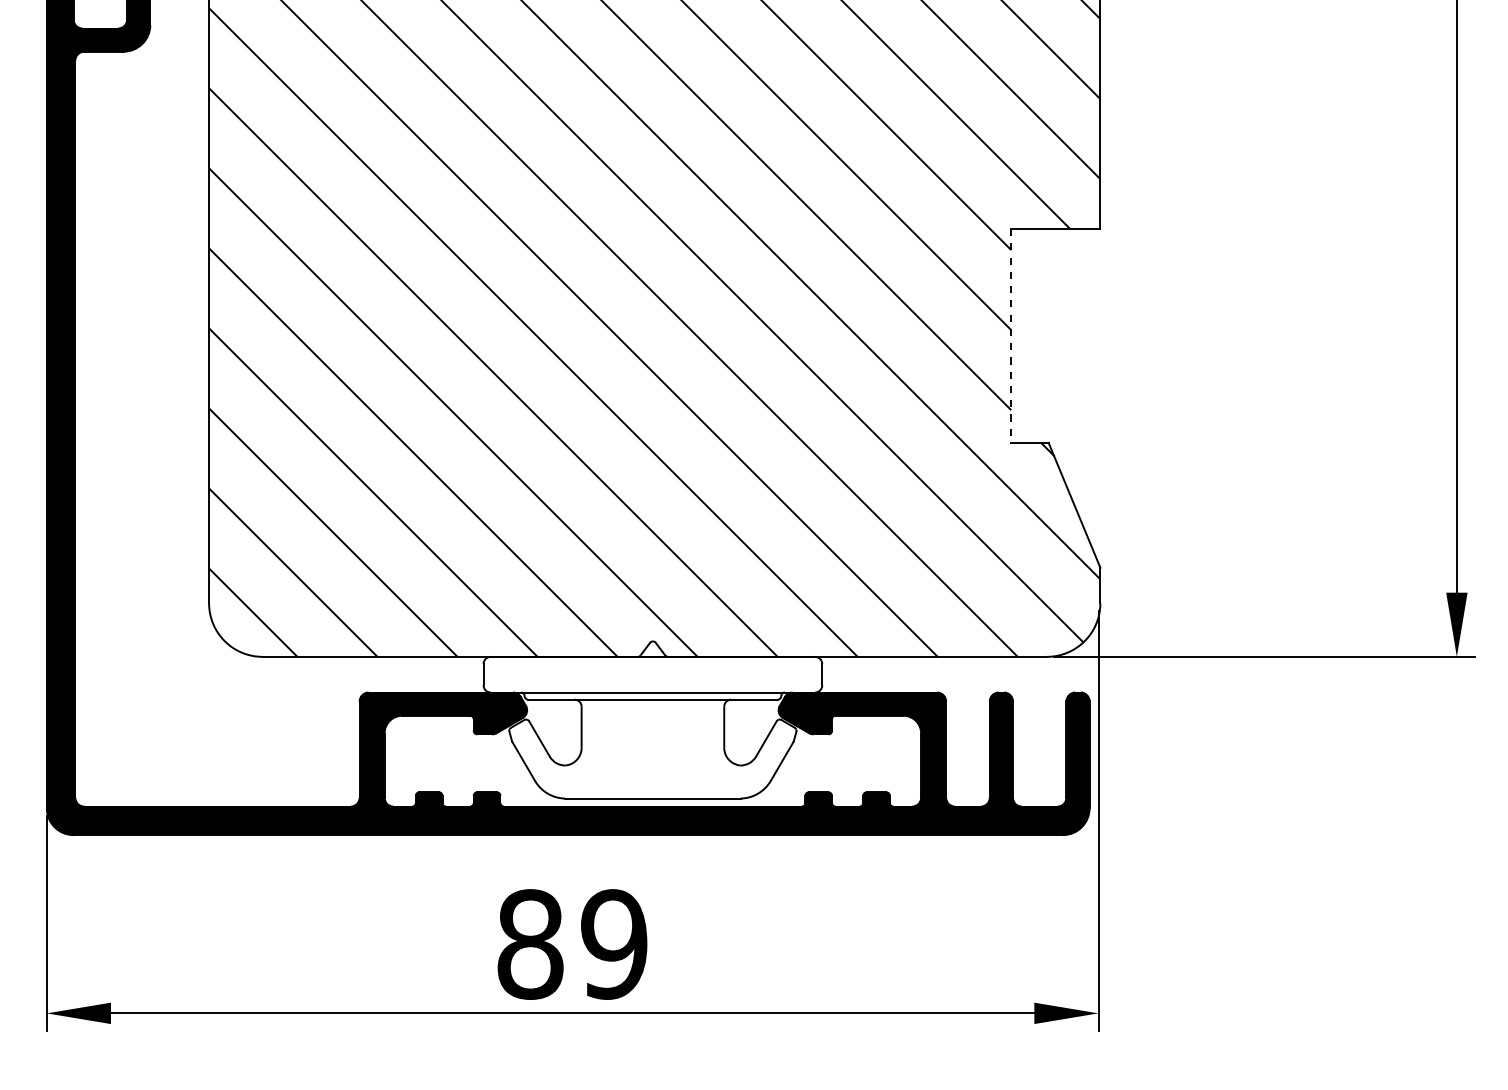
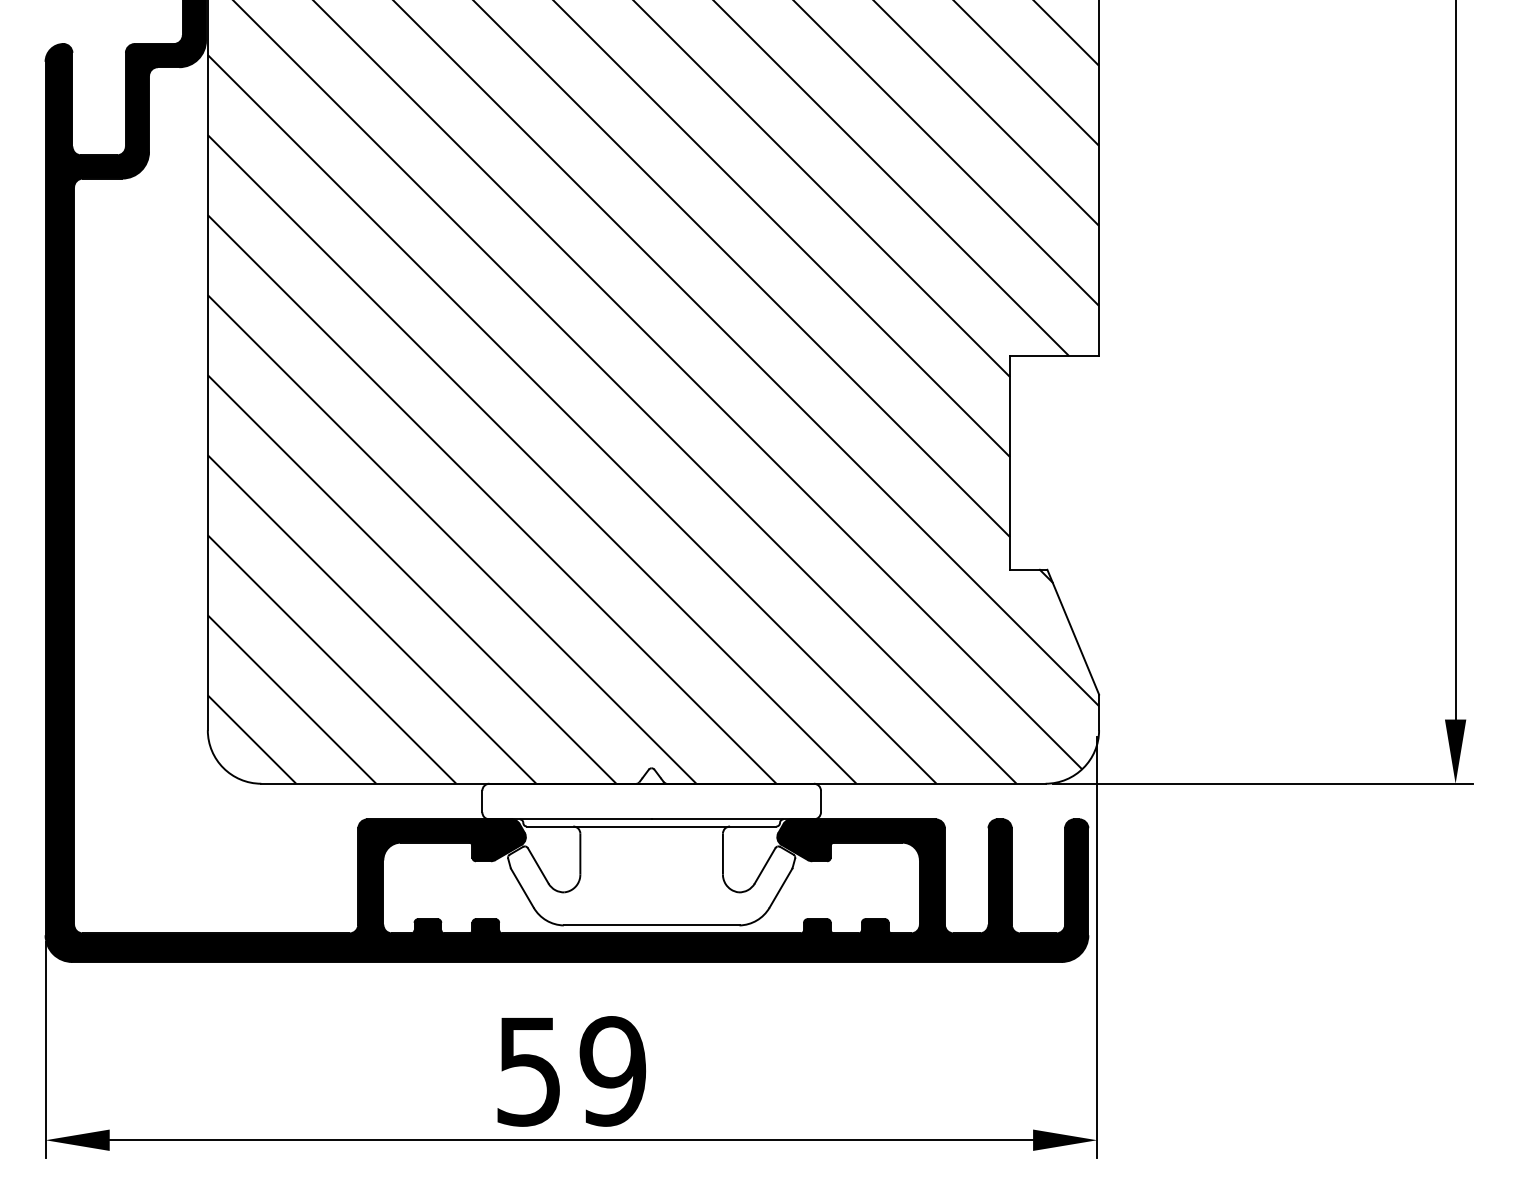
line: (1010, 335) -> (1009, 462), dashed -> solid
text: (530, 944) -> (529, 1071), 89 -> 59

